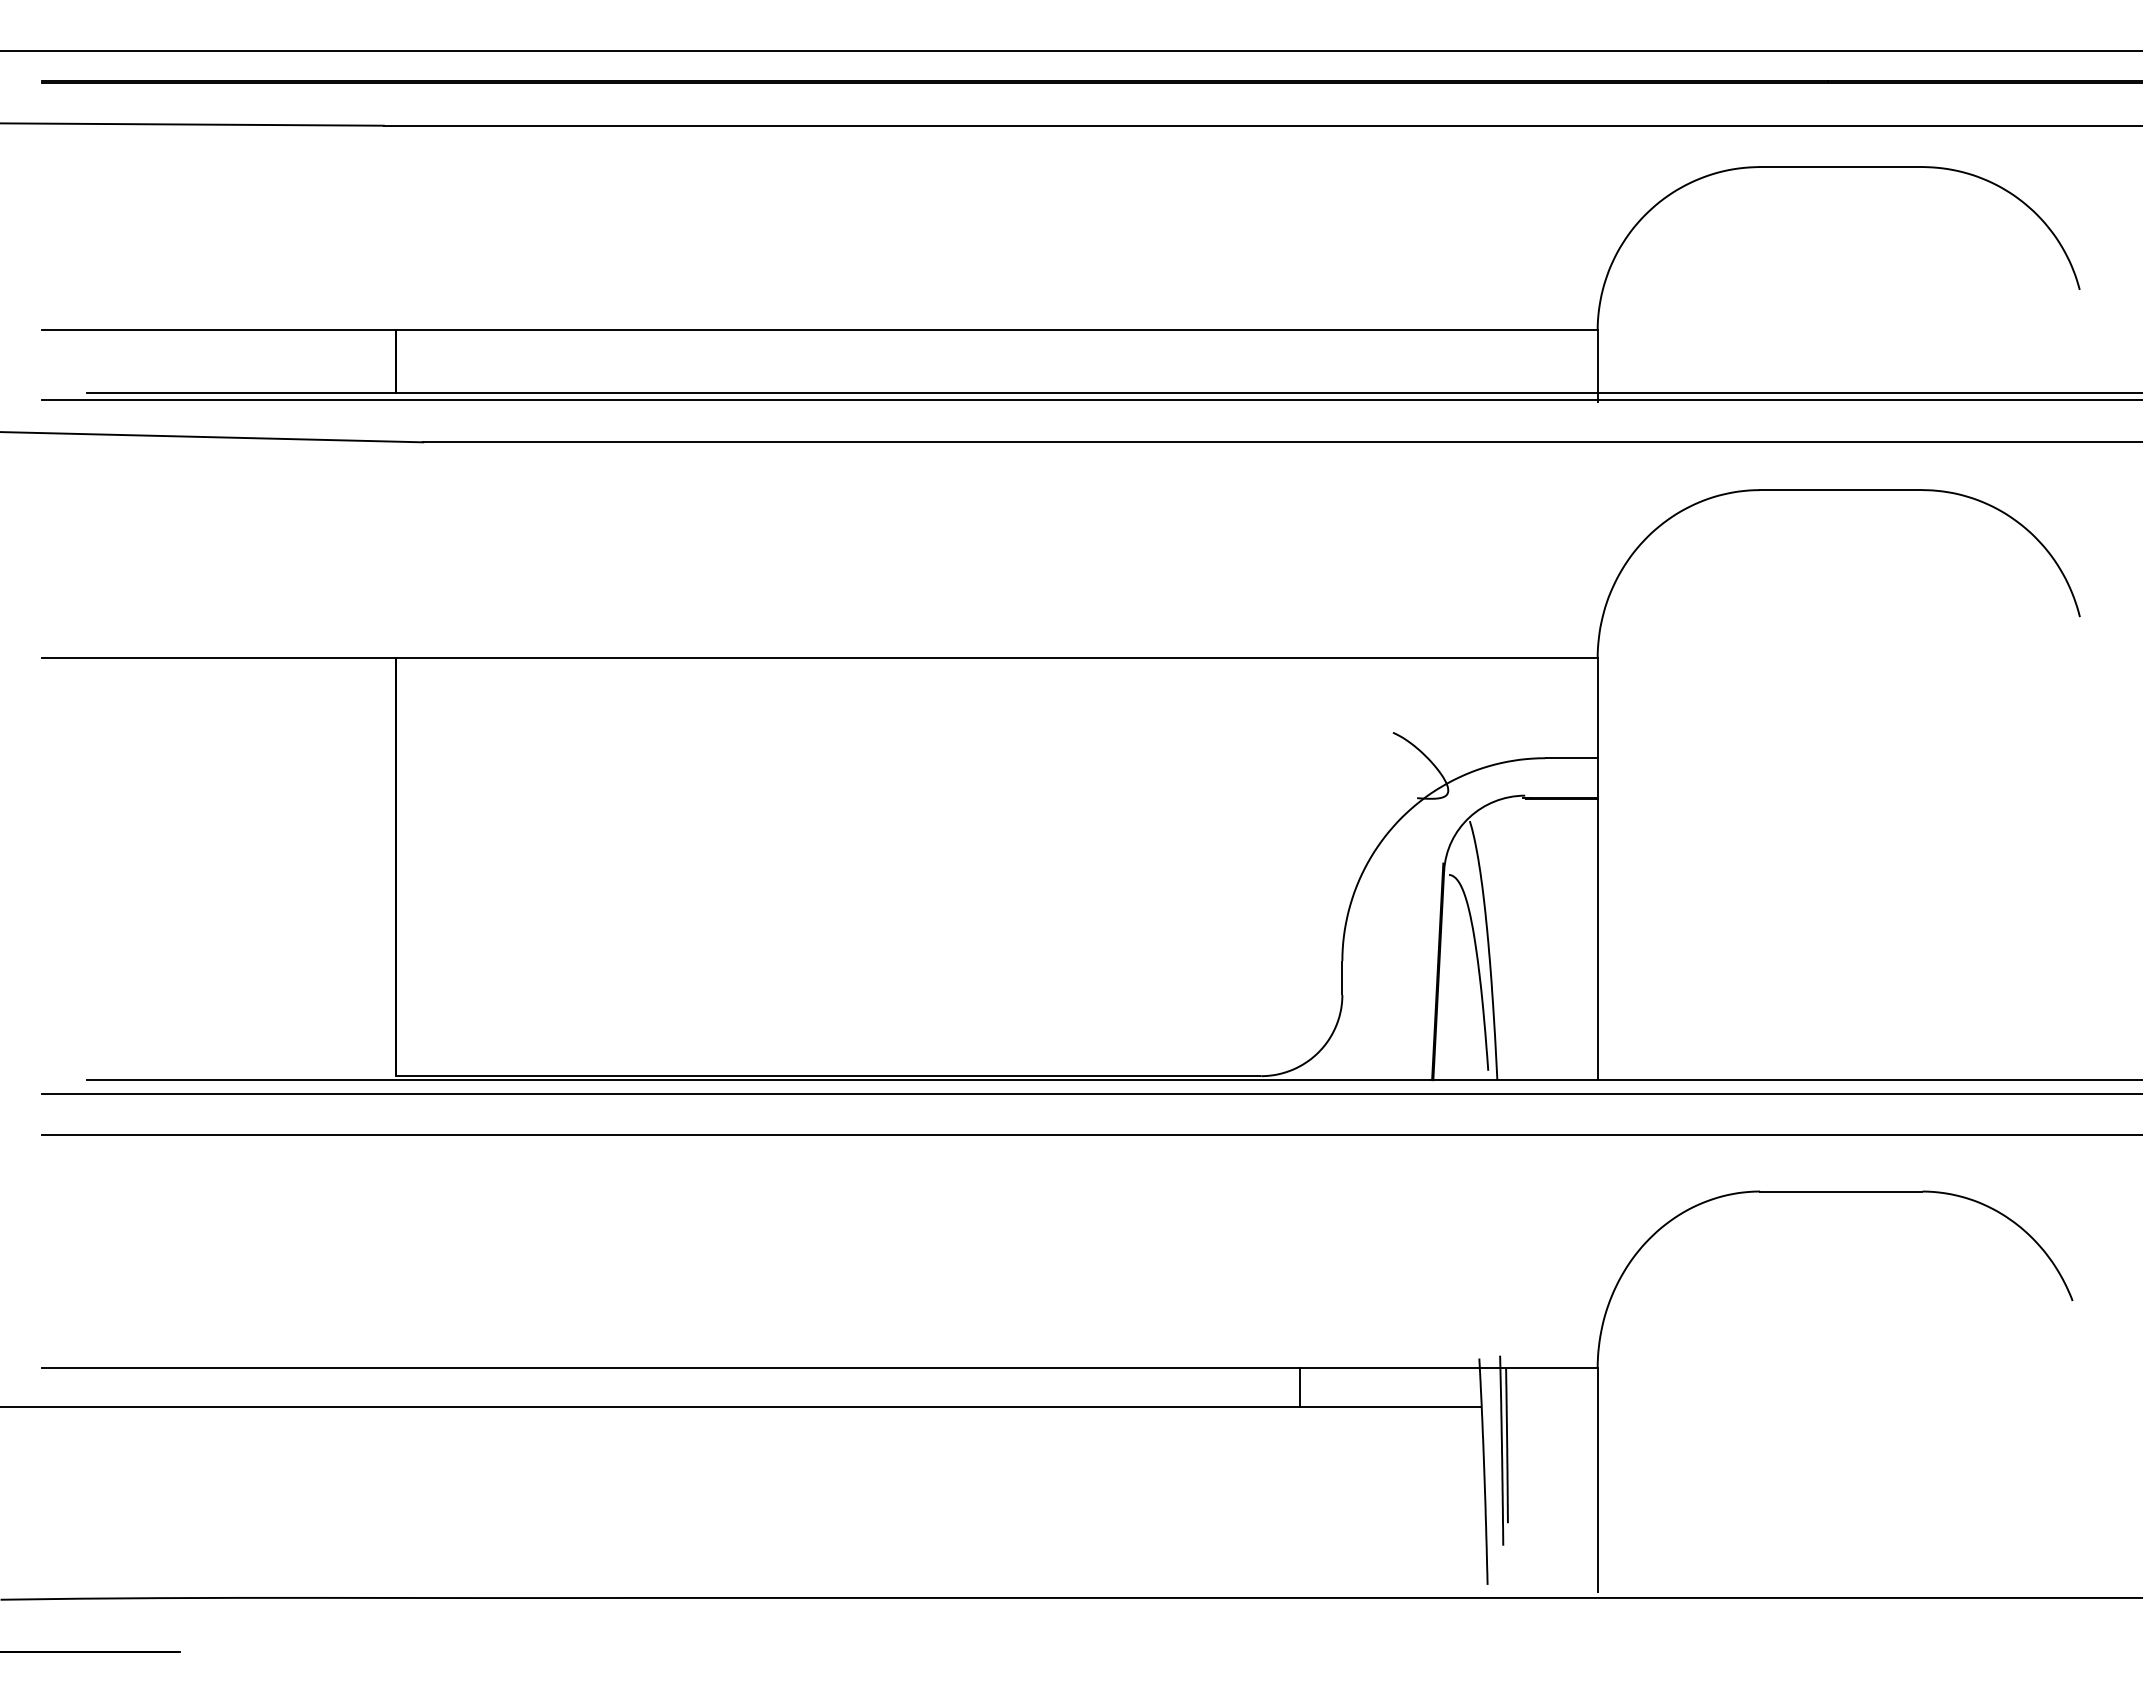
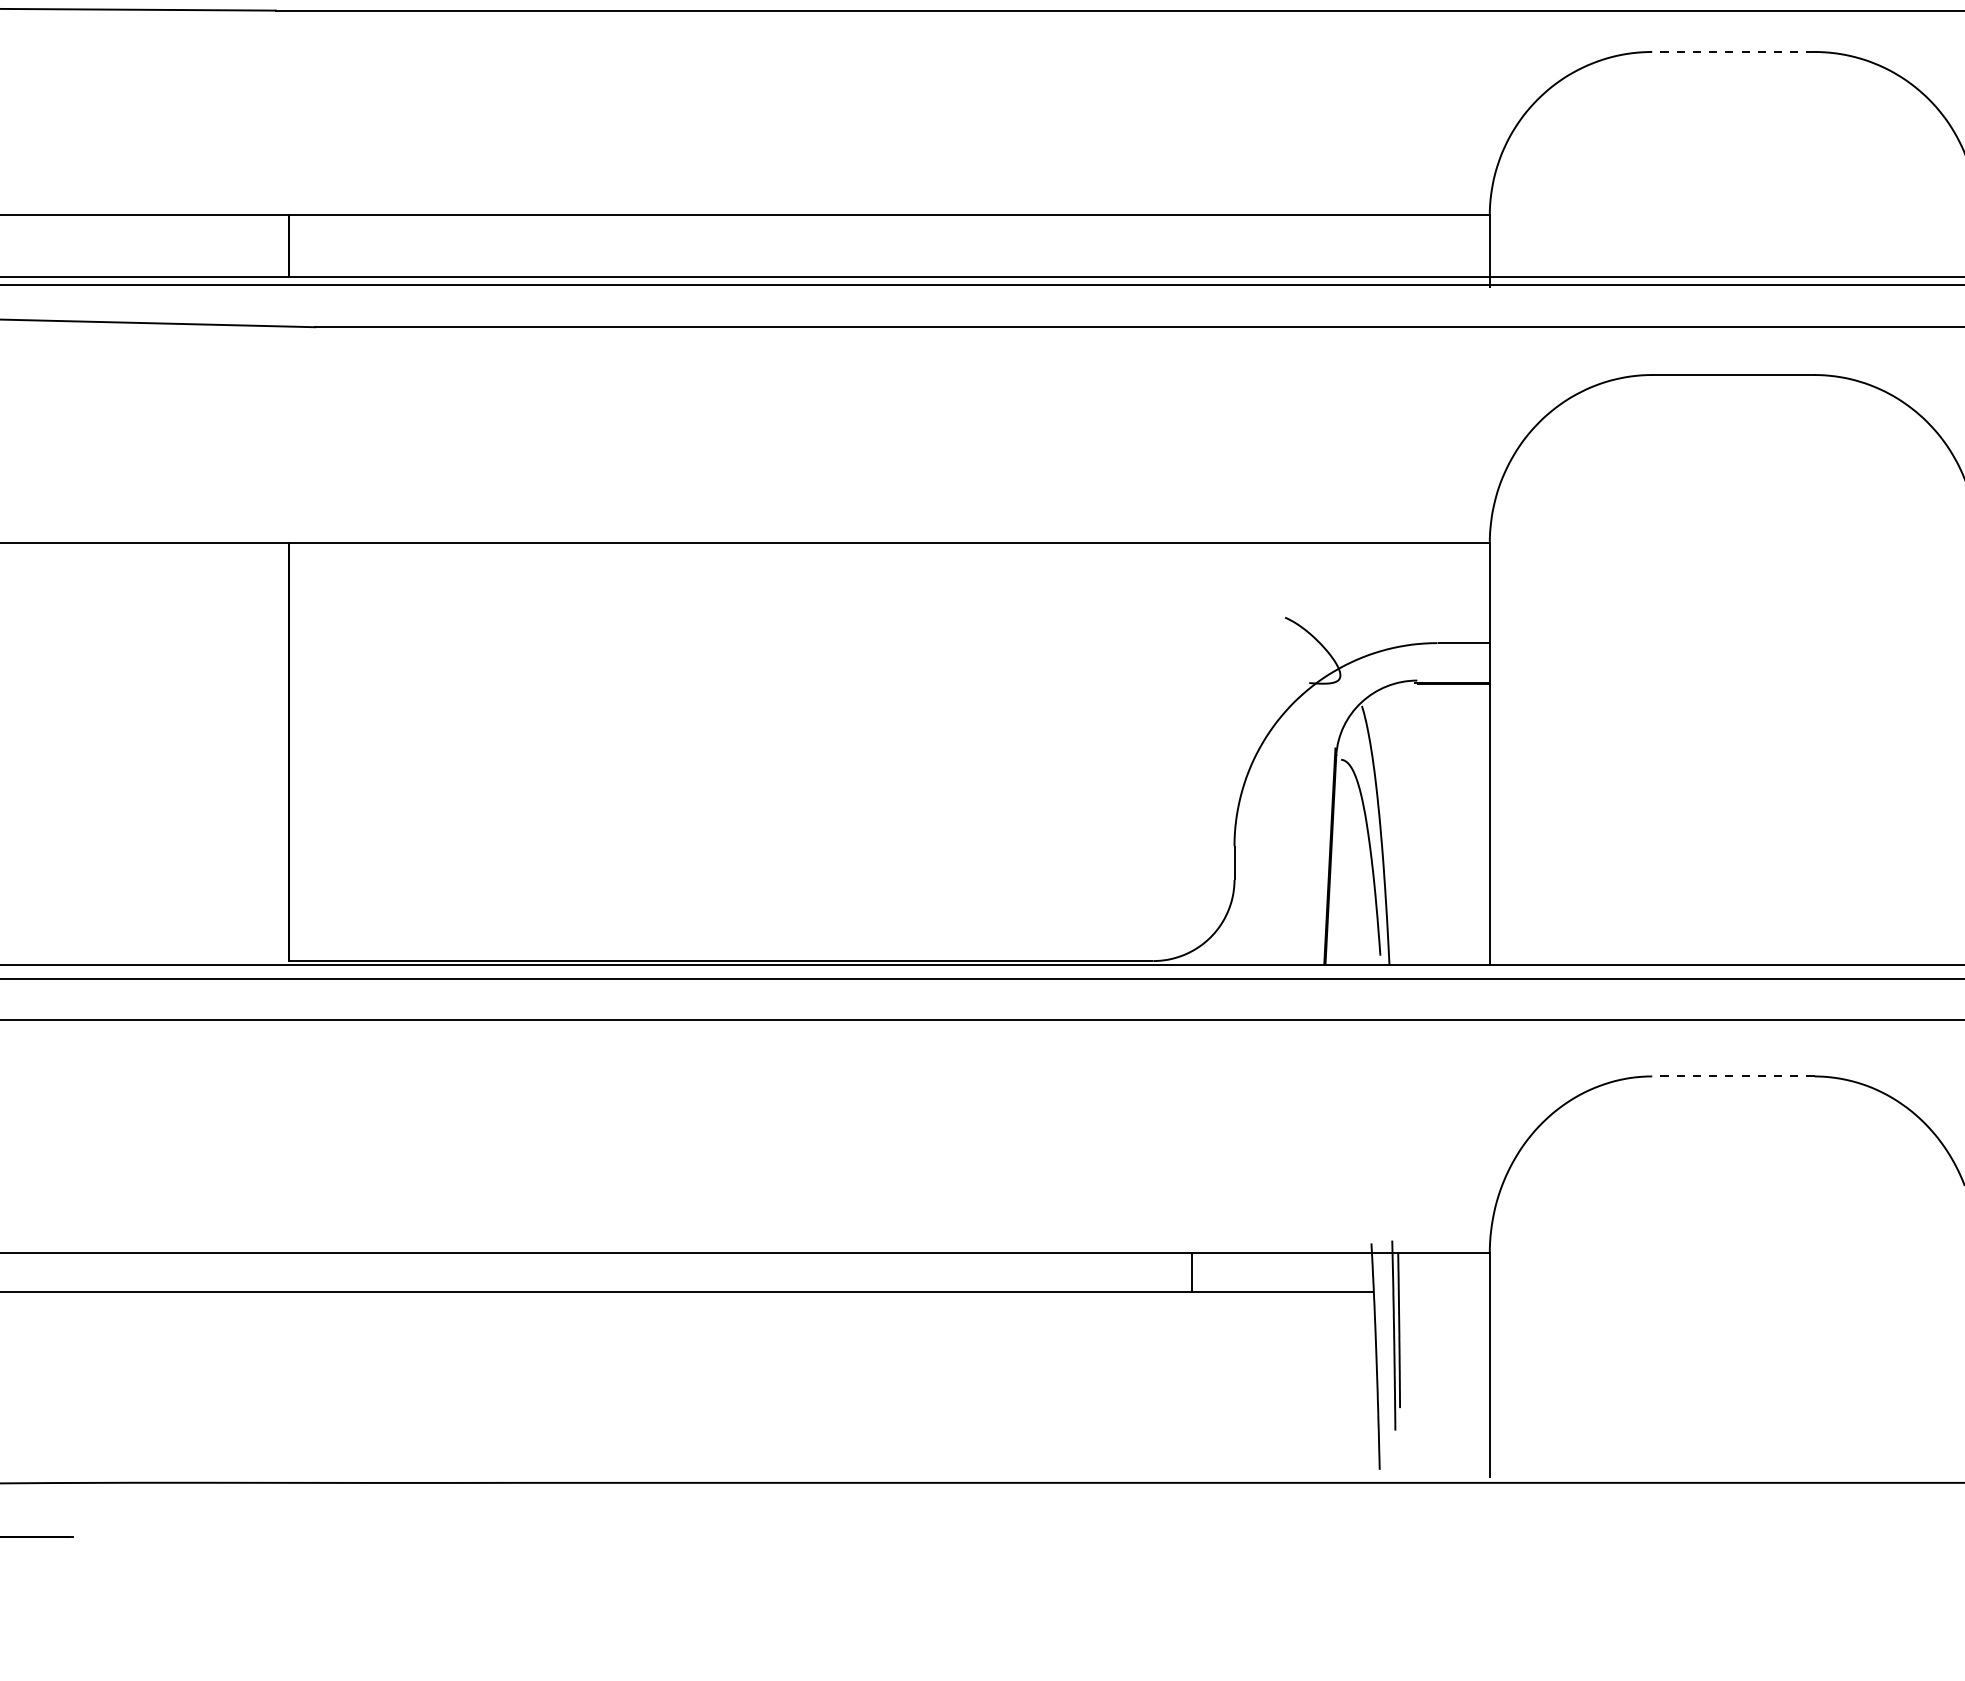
line: (1840, 167) -> (1732, 52), solid -> dashed
line: (1840, 1191) -> (1732, 1076), solid -> dashed

